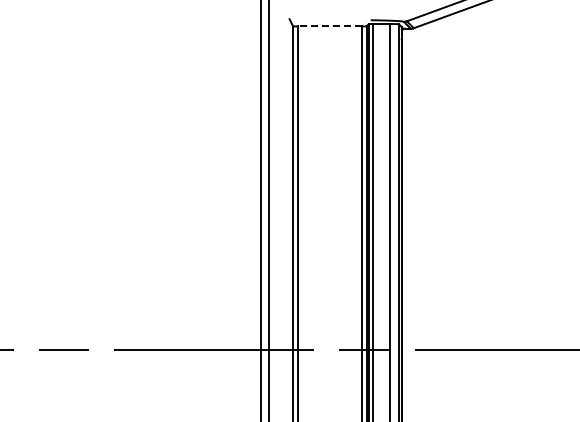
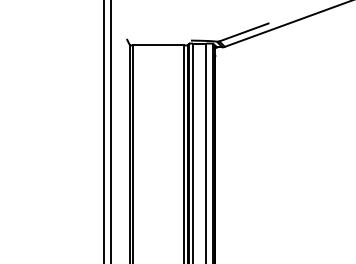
line: (329, 26) -> (158, 45), dashed -> solid

